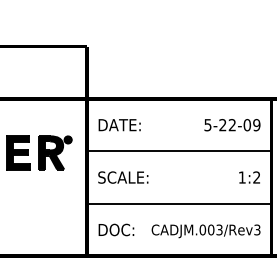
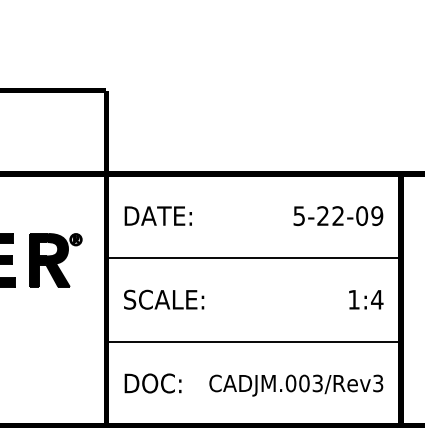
text: (256, 177) -> (376, 299), 1:2 -> 1:4

